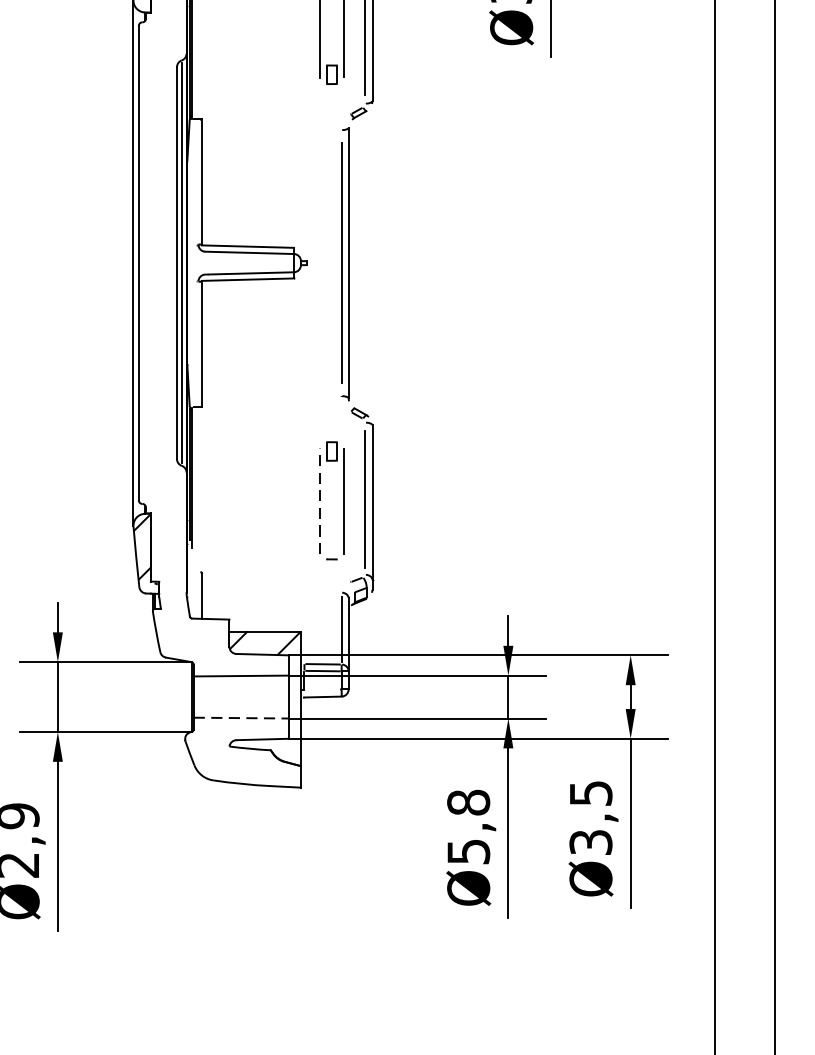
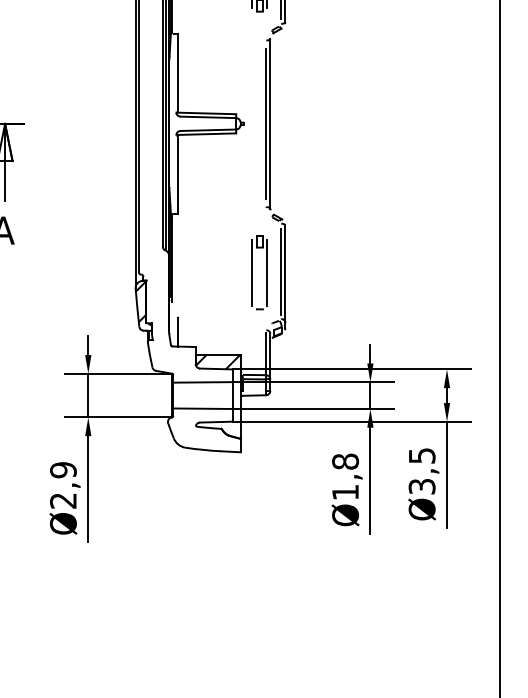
line: (320, 500) -> (252, 272), dashed -> solid
line: (241, 717) -> (203, 408), dashed -> solid
text: (468, 851) -> (345, 492), Ø5,8 -> Ø1,8

